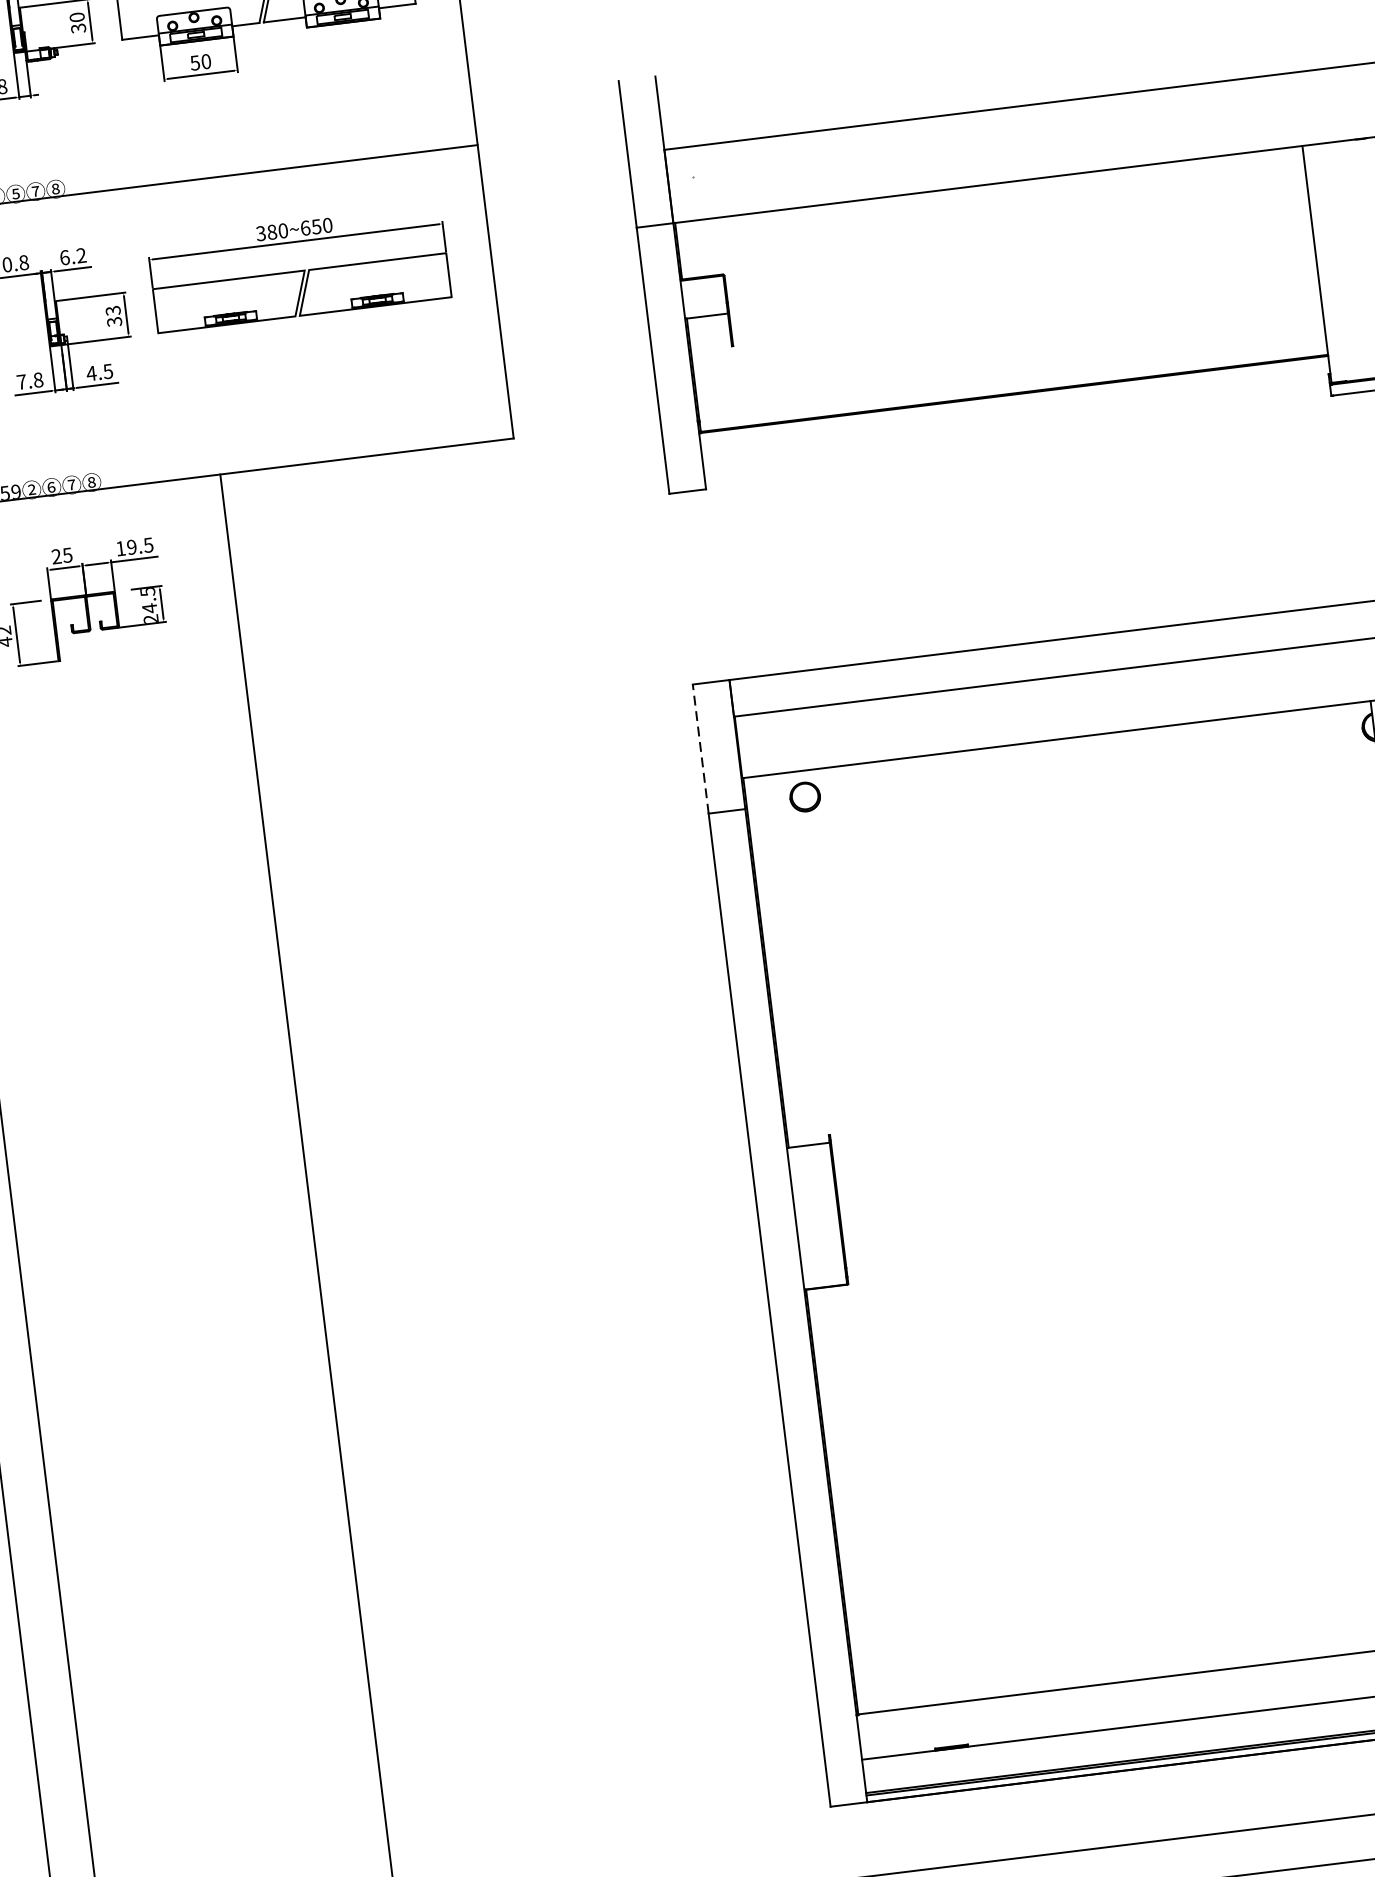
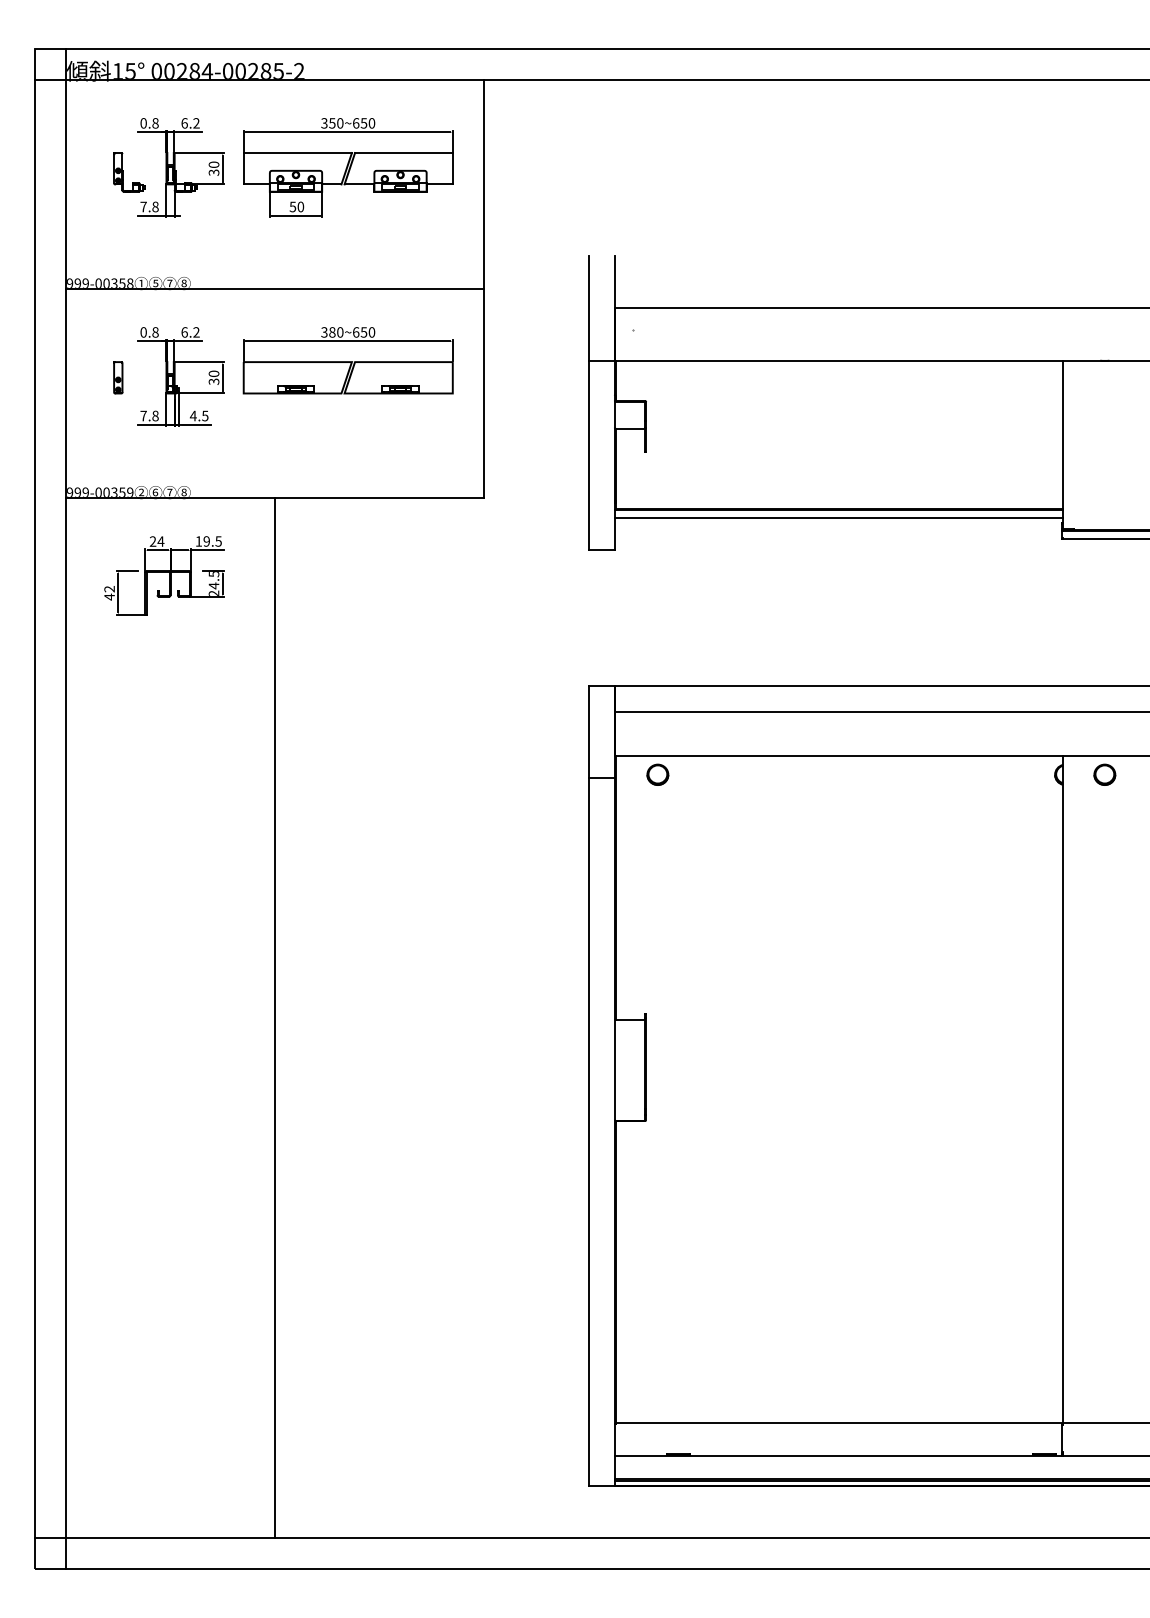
text: (113, 310) -> (214, 373), 33 -> 30
line: (1014, 406) -> (838, 518), added
text: (66, 555) -> (160, 541), 25 -> 24
line: (700, 749) -> (588, 732), dashed -> solid

